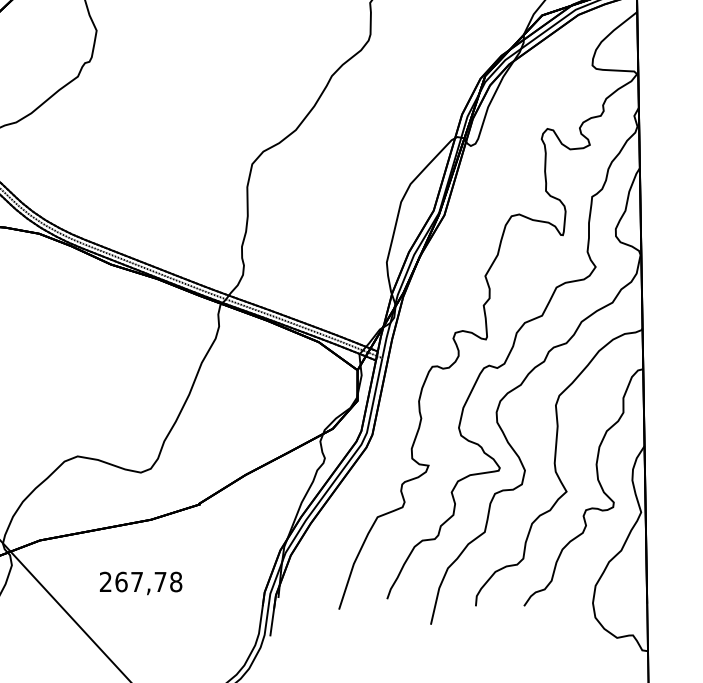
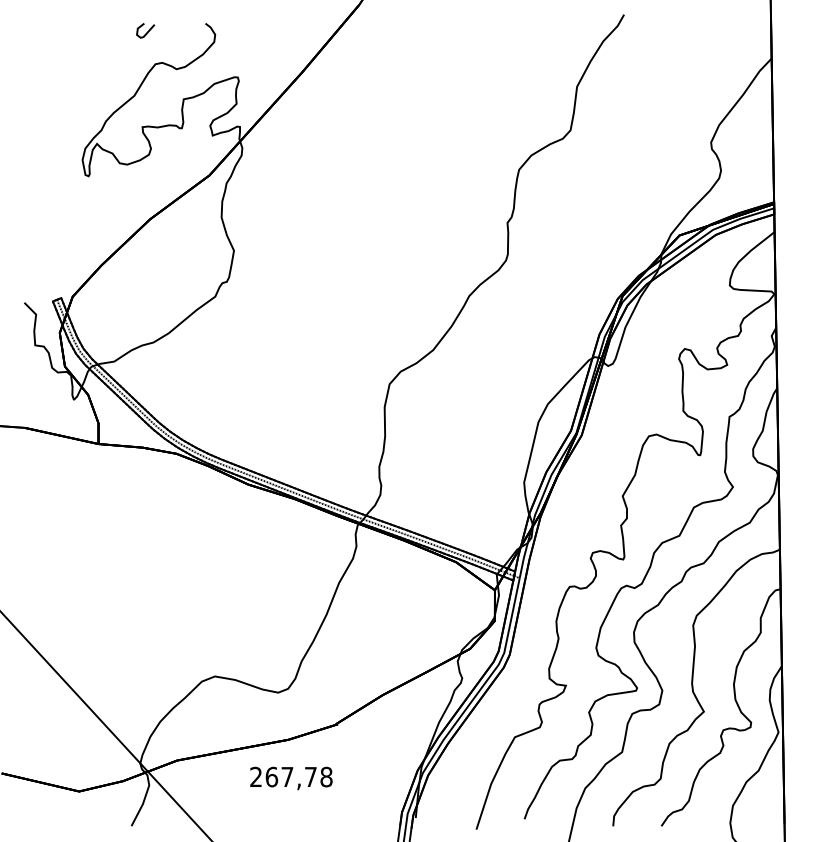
text: (141, 583) -> (291, 778), moved

